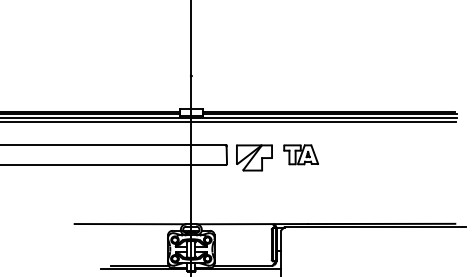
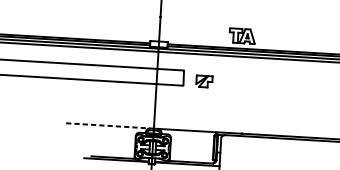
part: (300, 154) -> (241, 35), moved
part: (254, 157) -> (204, 81), size x0.6
line: (130, 224) -> (108, 126), solid -> dashed

